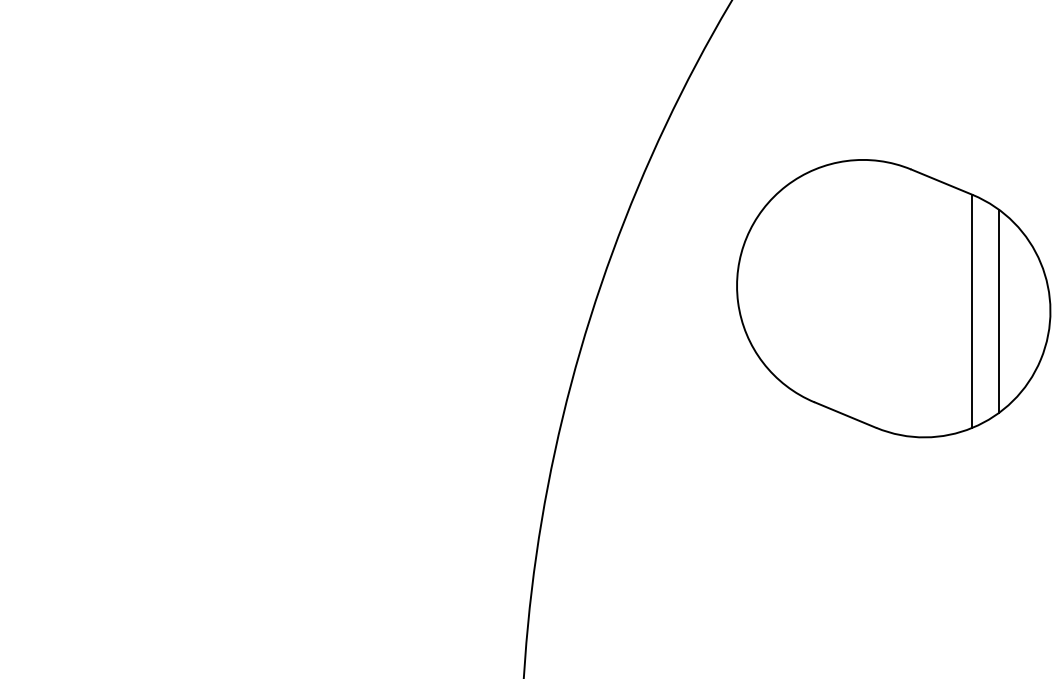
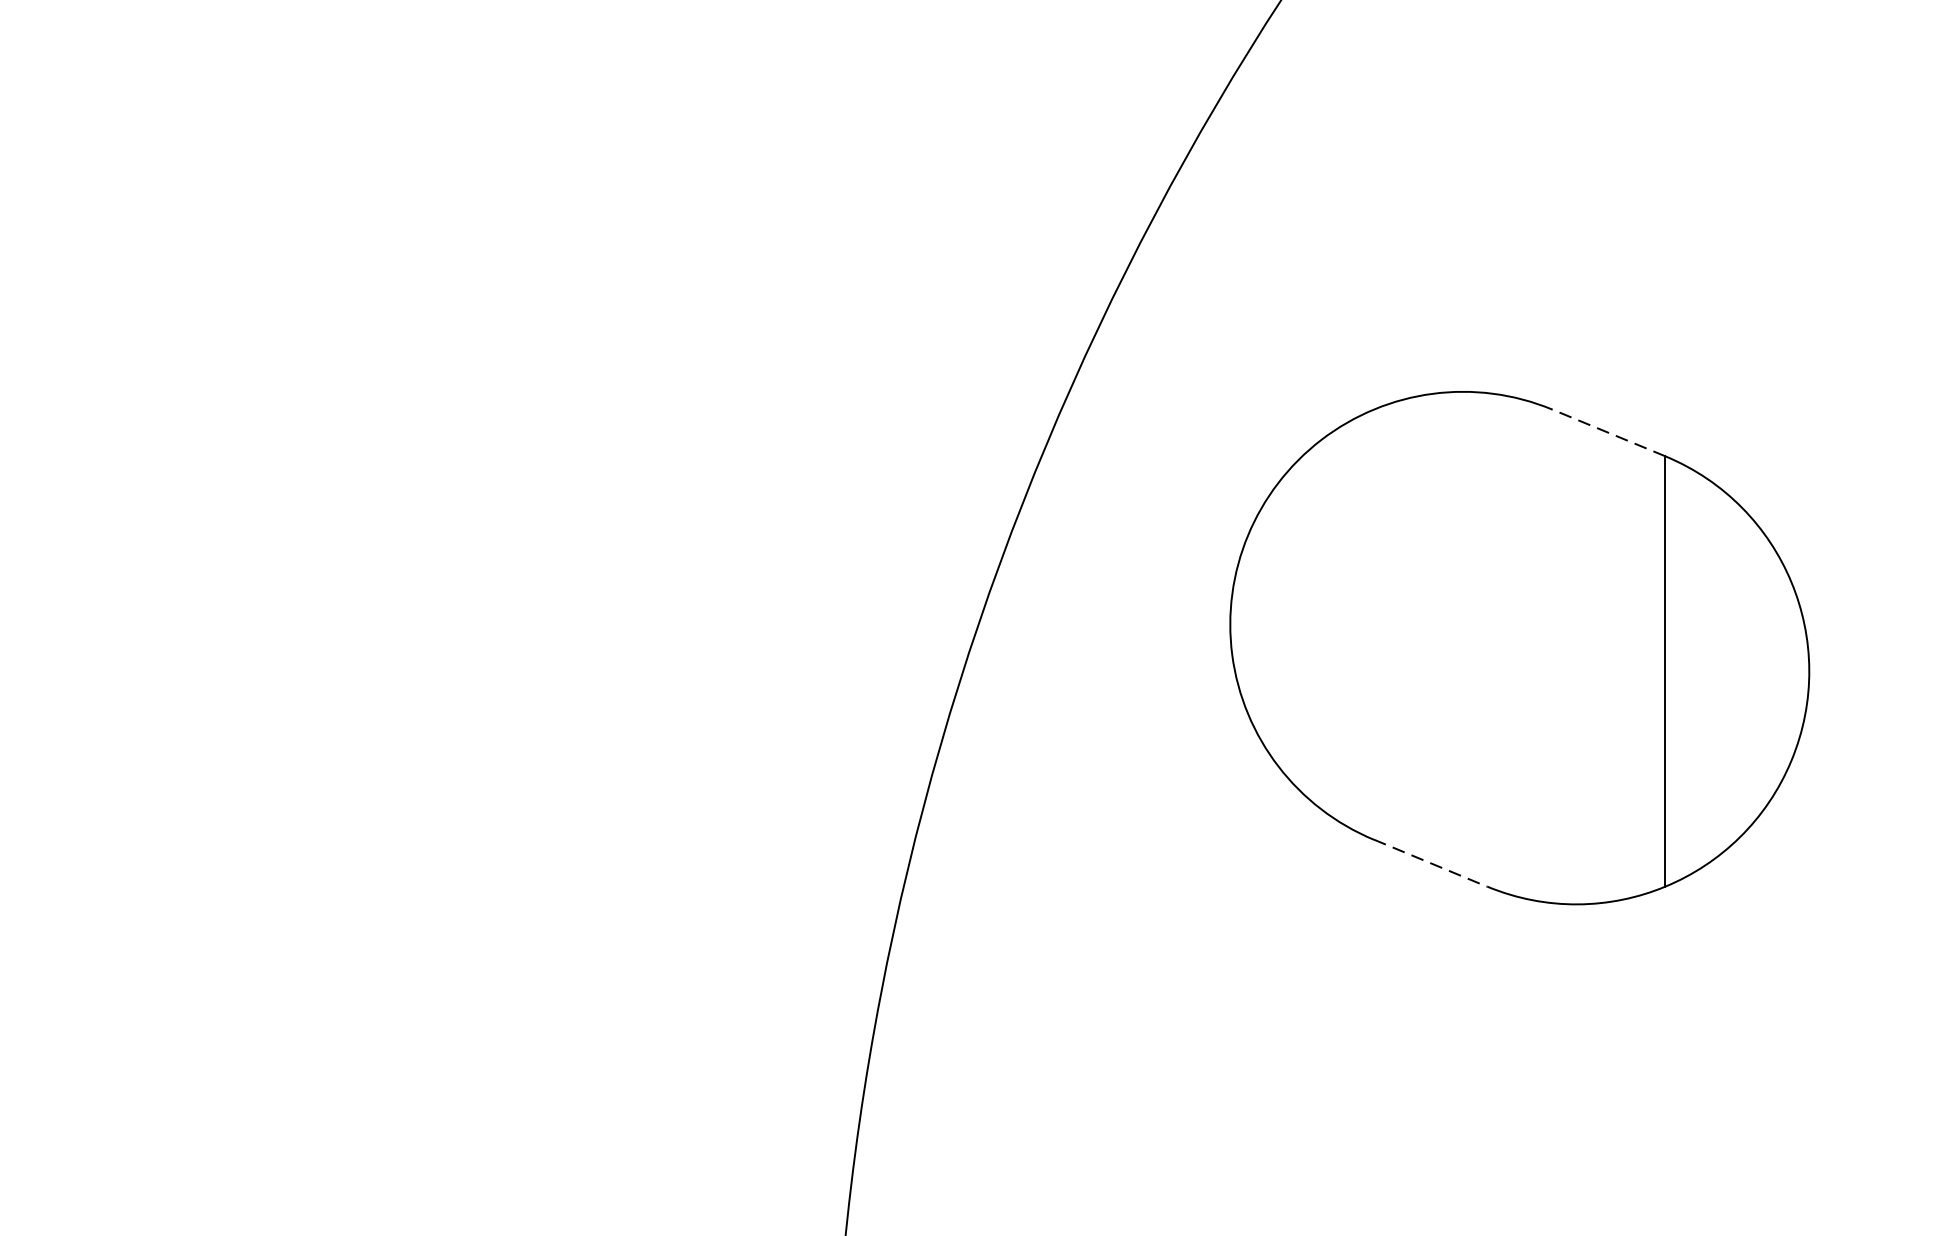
line: (941, 181) -> (1607, 431), solid -> dashed
line: (998, 310) -> (1713, 669), removed
line: (845, 415) -> (1430, 863), solid -> dashed

